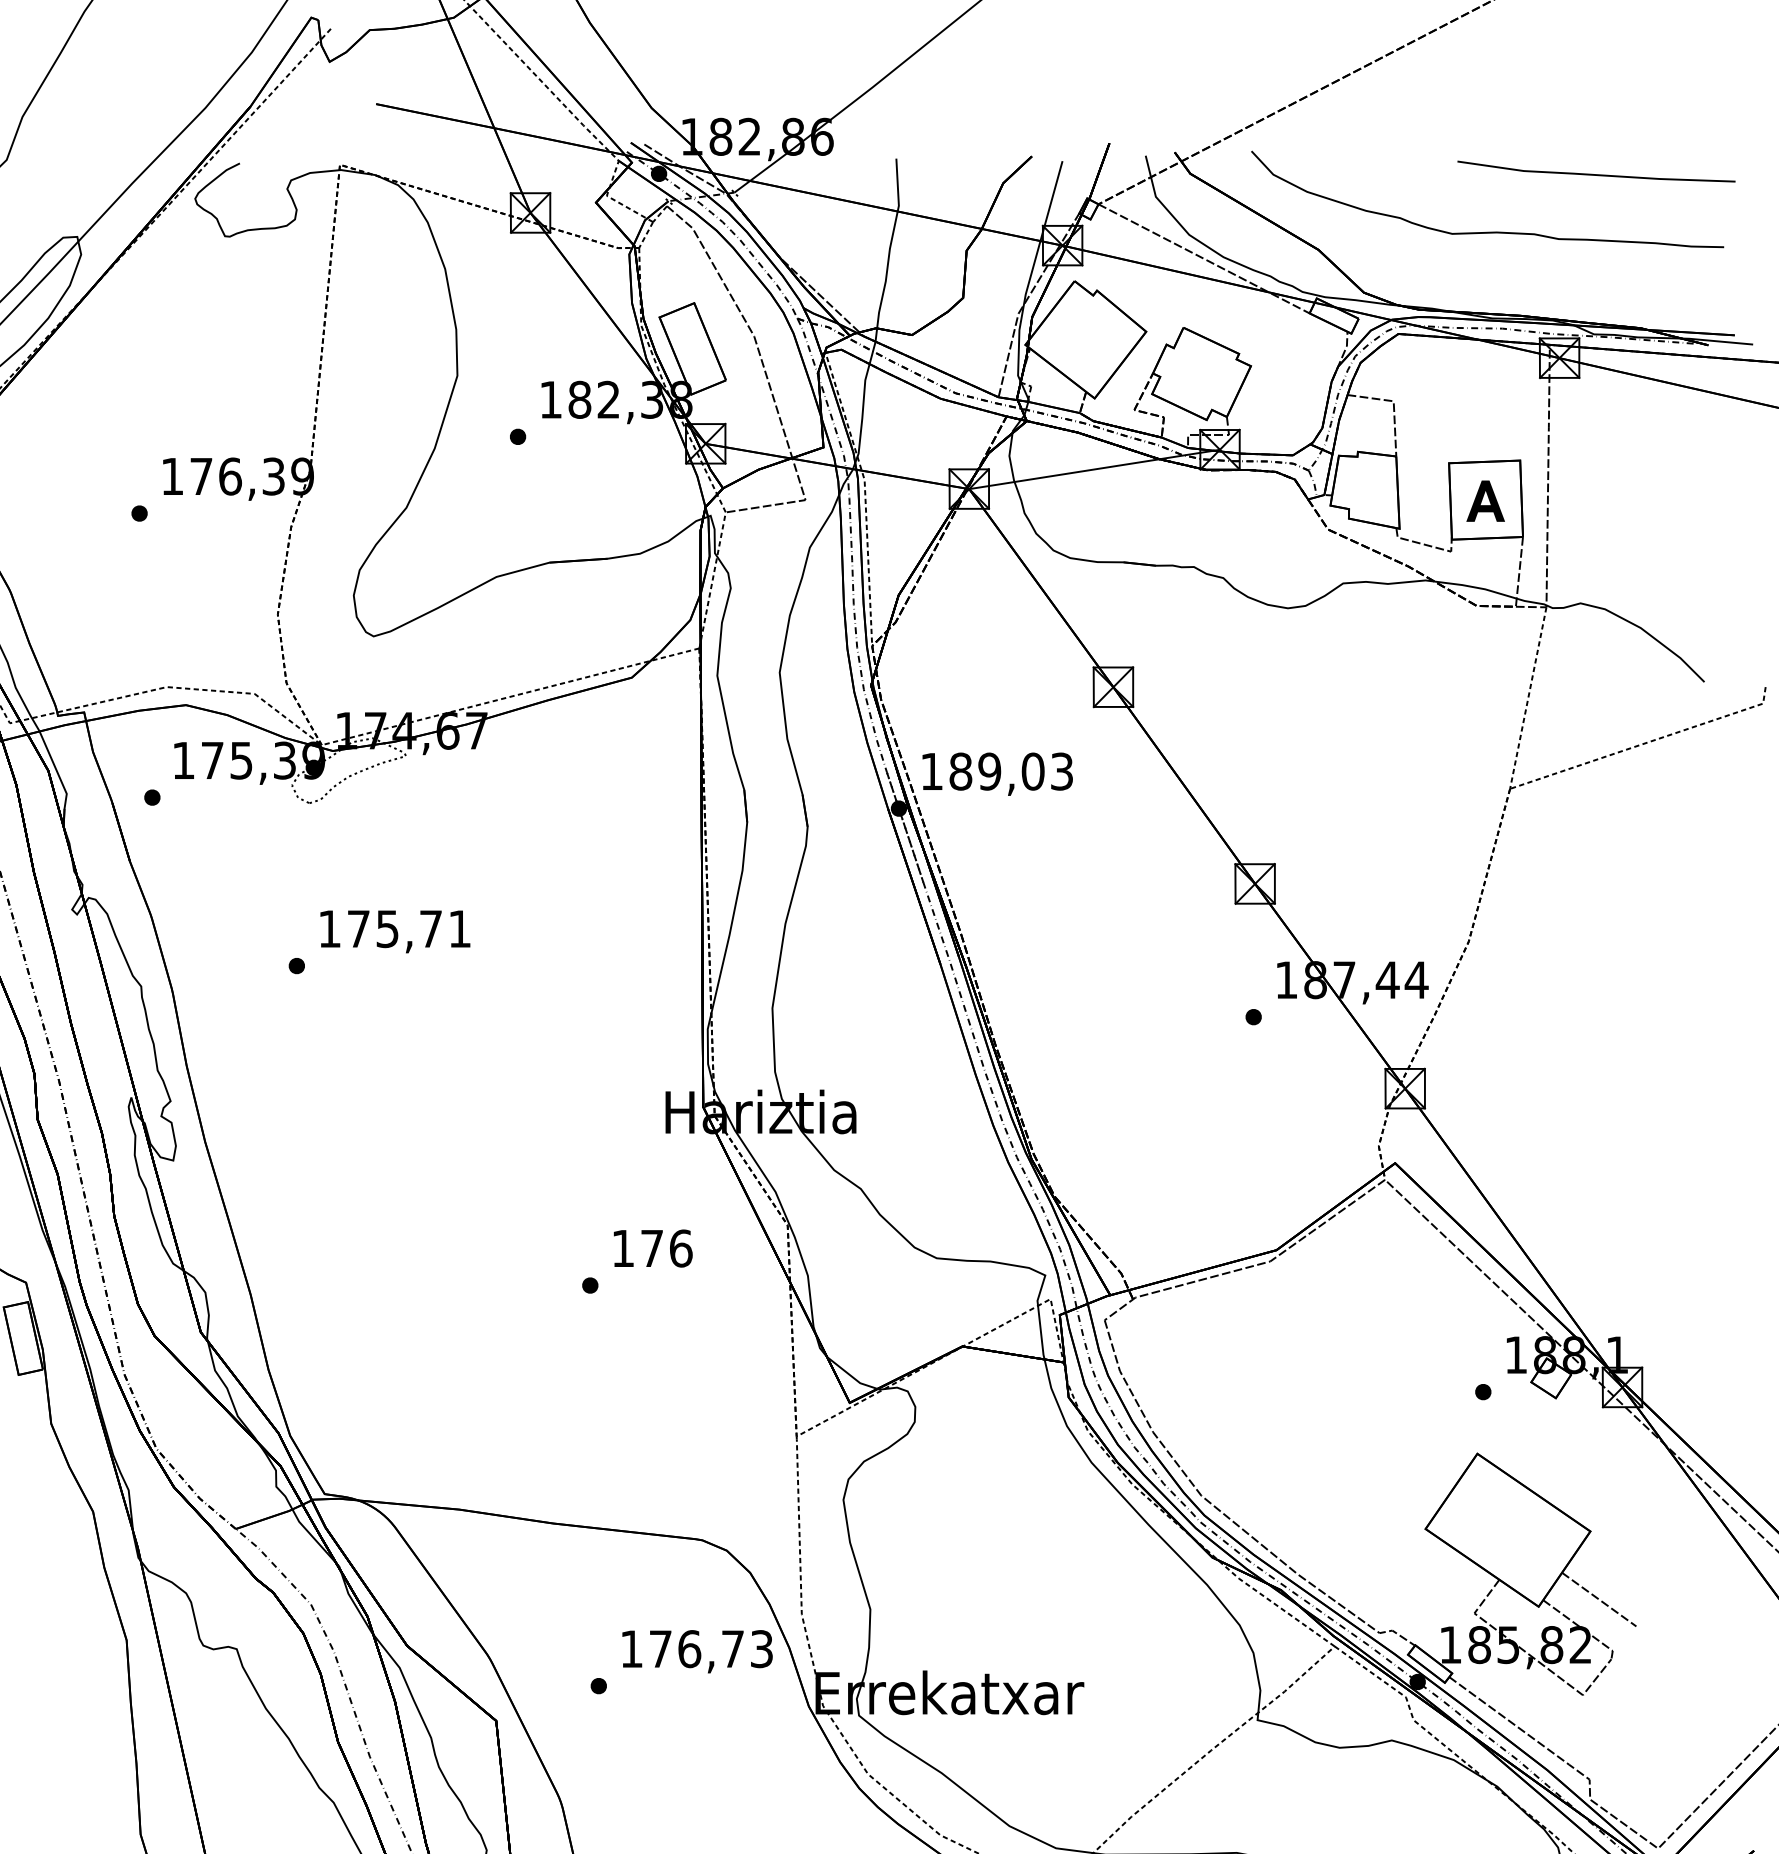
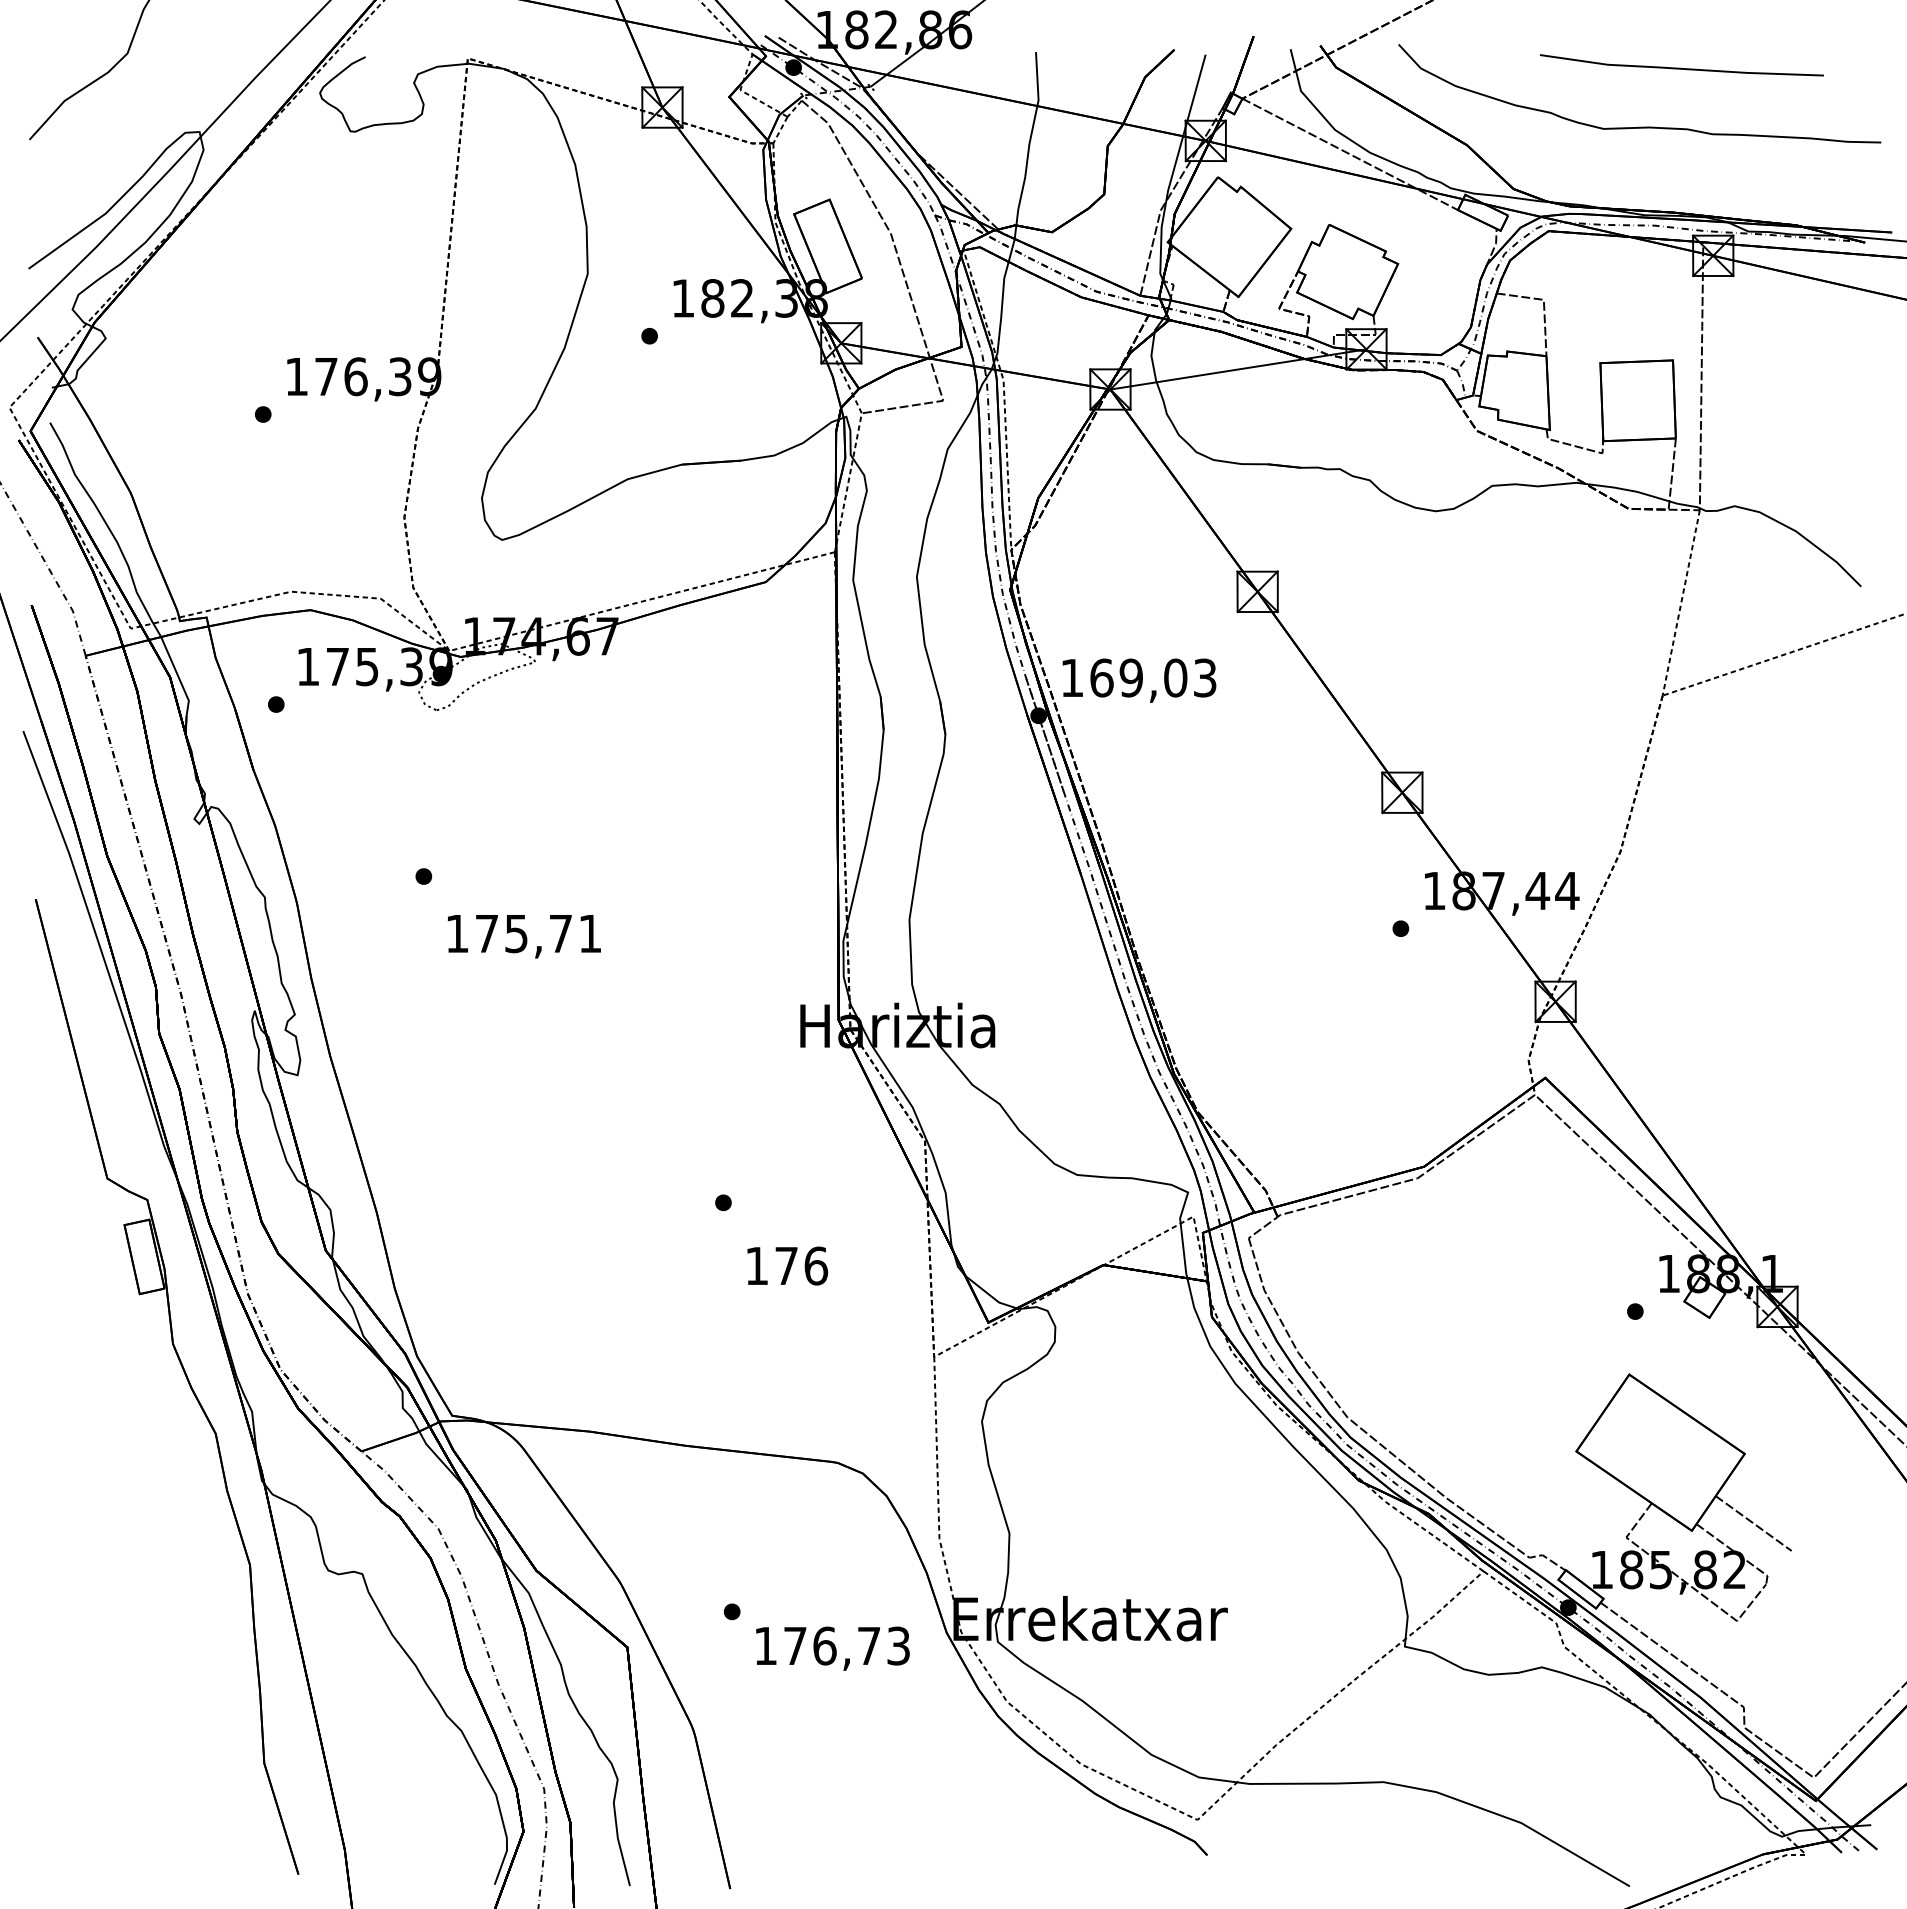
line: (1595, 173) -> (1680, 67), moved
part: (1485, 500) -> (1637, 401), removed
text: (960, 771) -> (1101, 677), 189,03 -> 169,03
text: (395, 931) -> (524, 936), moved
text: (653, 1248) -> (787, 1265), moved
text: (697, 1651) -> (832, 1648), moved

